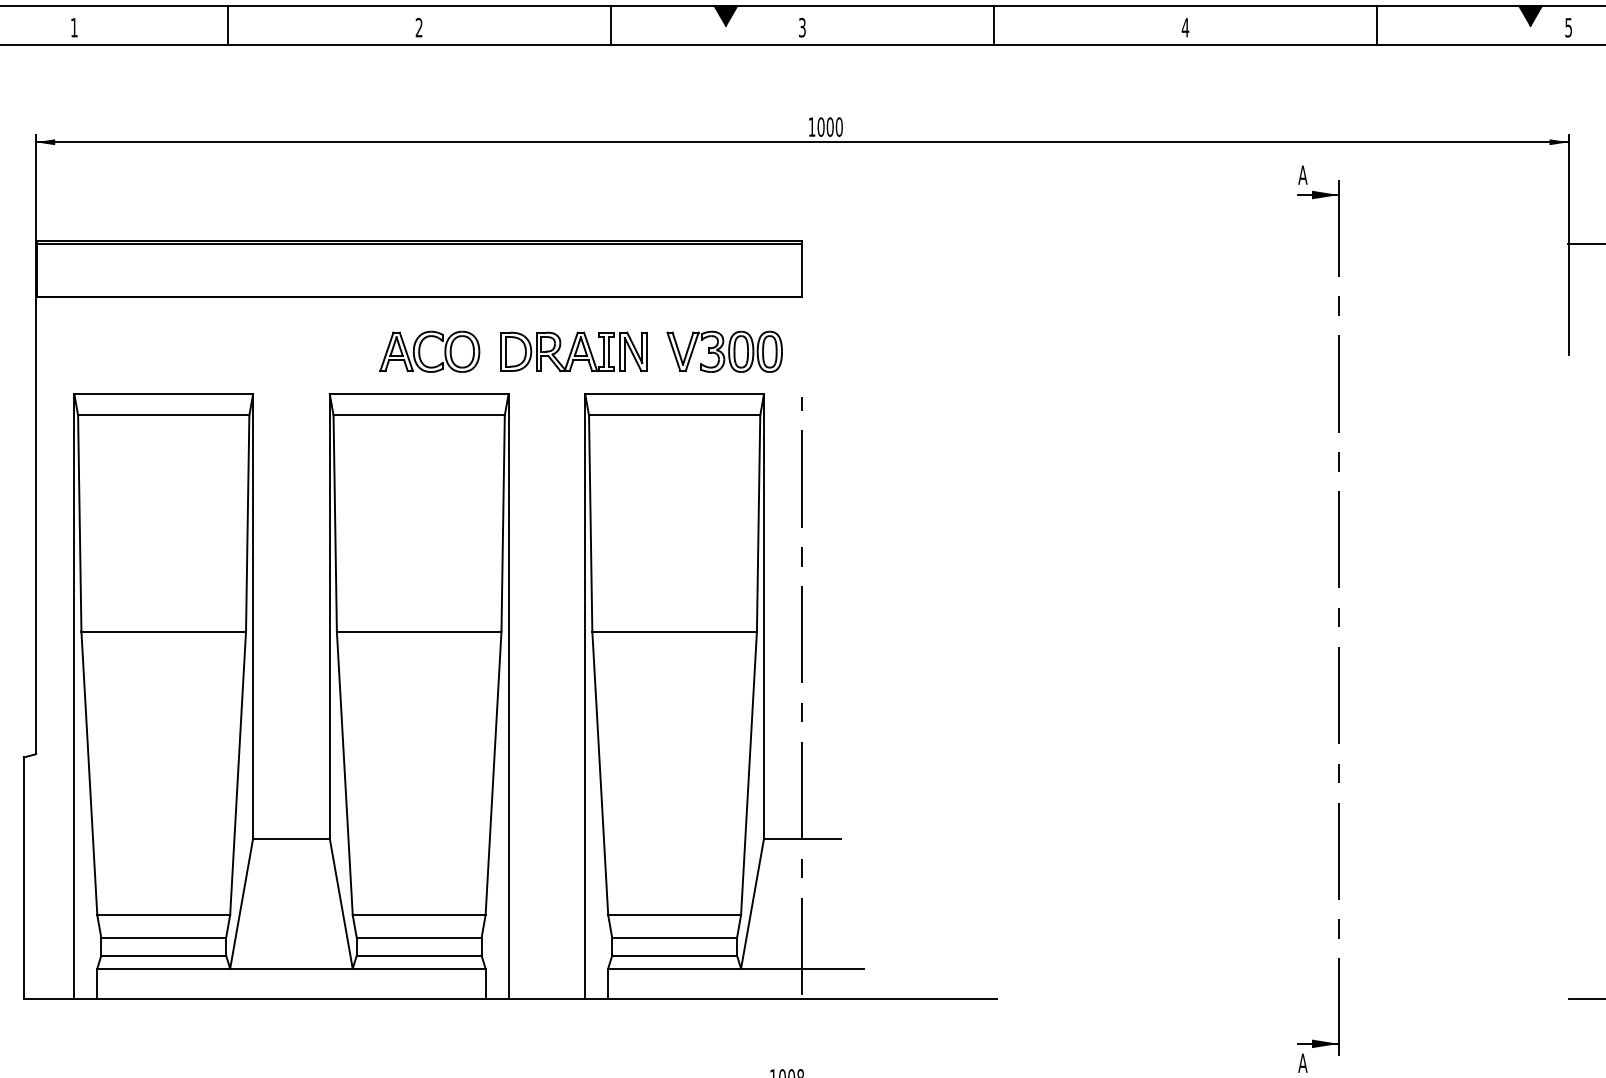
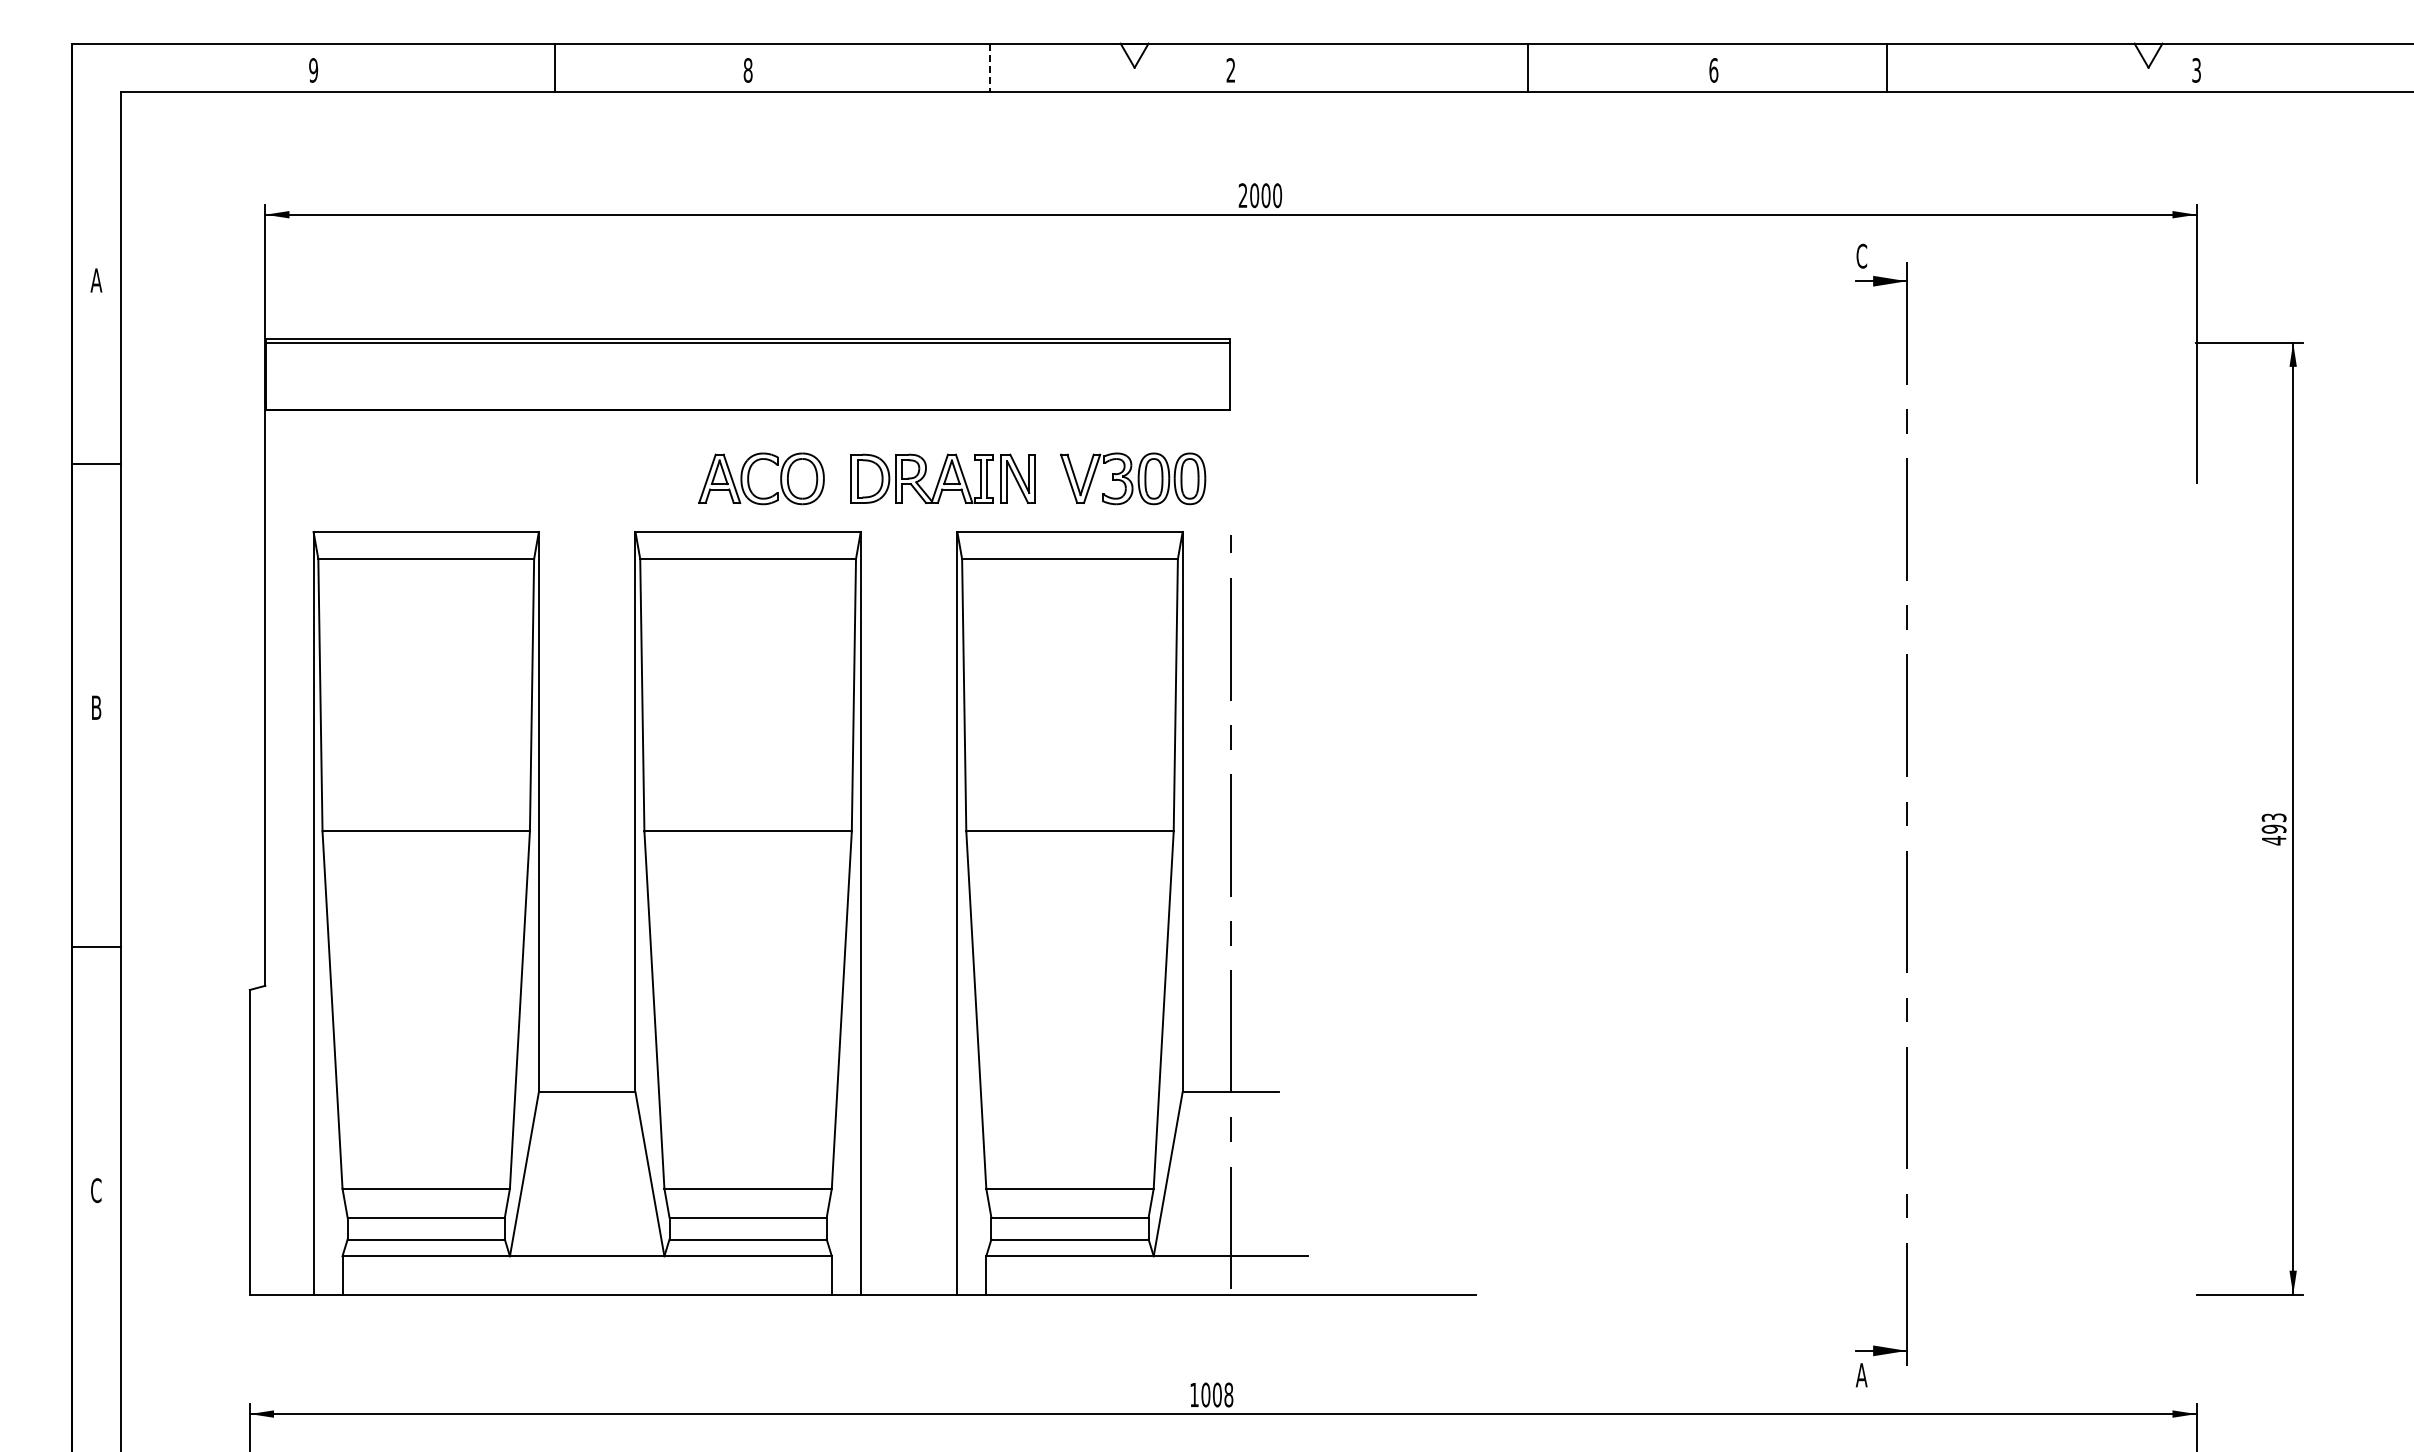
fill: (725, 15) -> (1134, 55), removed
fill: (1530, 15) -> (2148, 55), removed
line: (227, 25) -> (554, 67), moved
line: (994, 25) -> (1527, 67), moved
line: (1377, 25) -> (1887, 67), moved
line: (610, 26) -> (989, 68), solid -> dashed
text: (1568, 26) -> (2196, 69), 5 -> 3
text: (74, 27) -> (313, 70), 1 -> 9
text: (418, 27) -> (747, 70), 2 -> 8
text: (802, 27) -> (1230, 70), 3 -> 2
text: (1185, 27) -> (1713, 70), 4 -> 6
text: (811, 126) -> (1242, 195), 1000 -> 2000
text: (1302, 174) -> (1861, 255), A -> C

